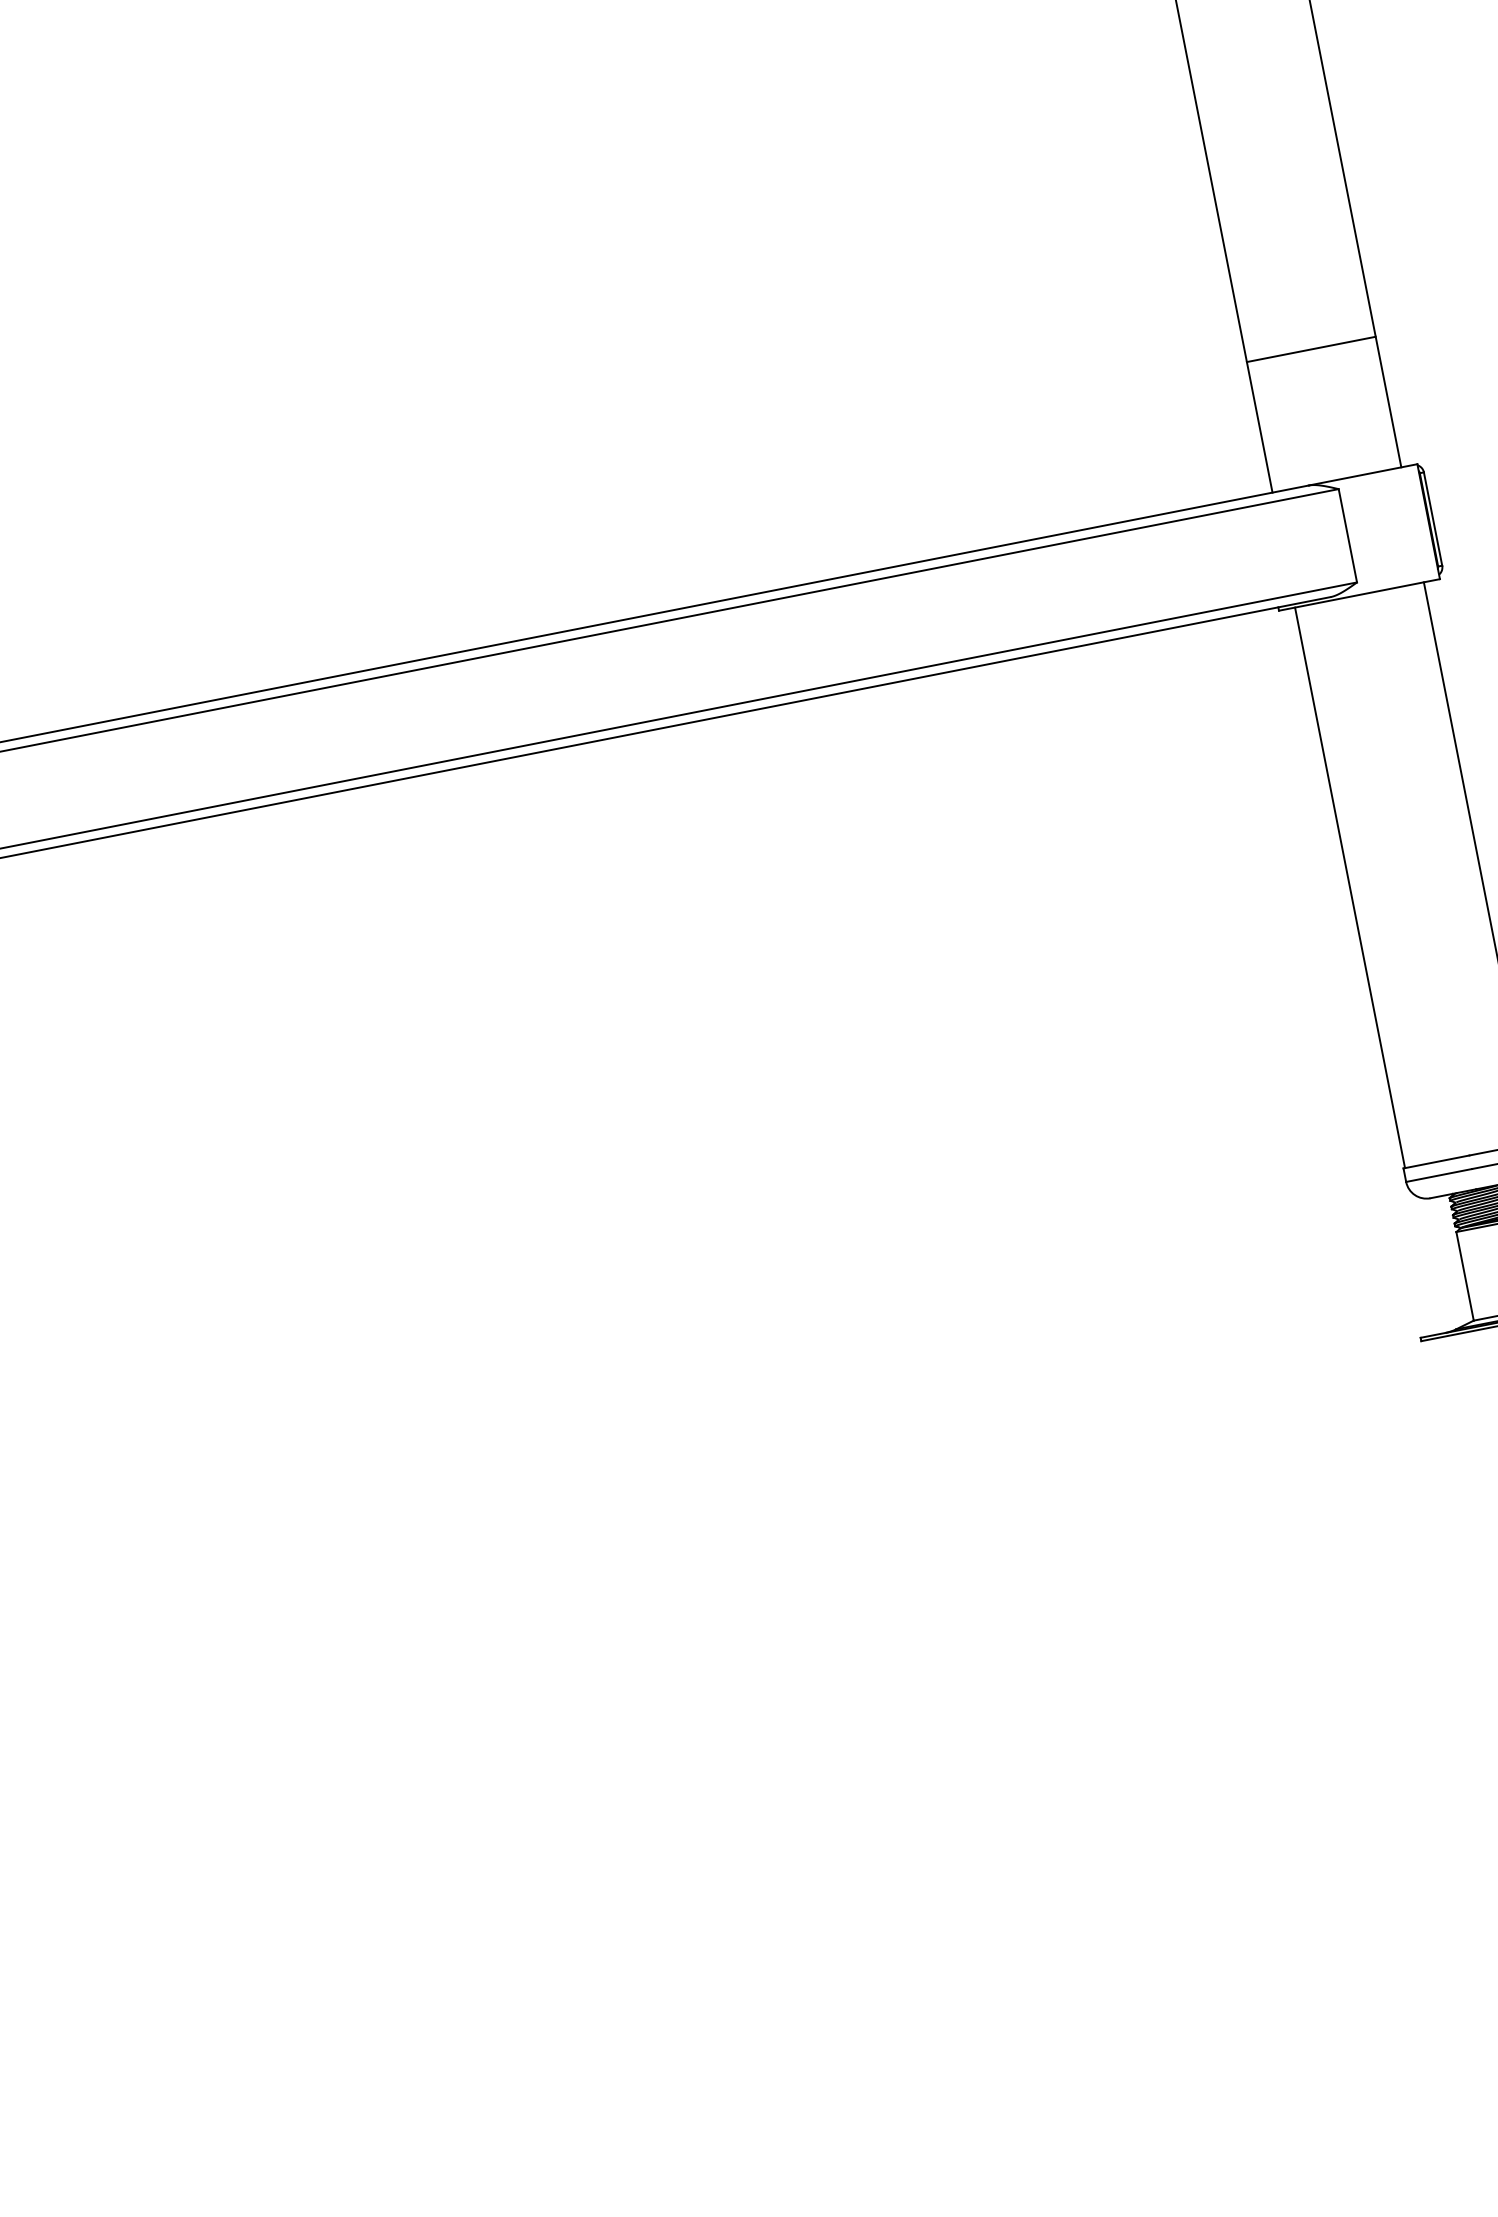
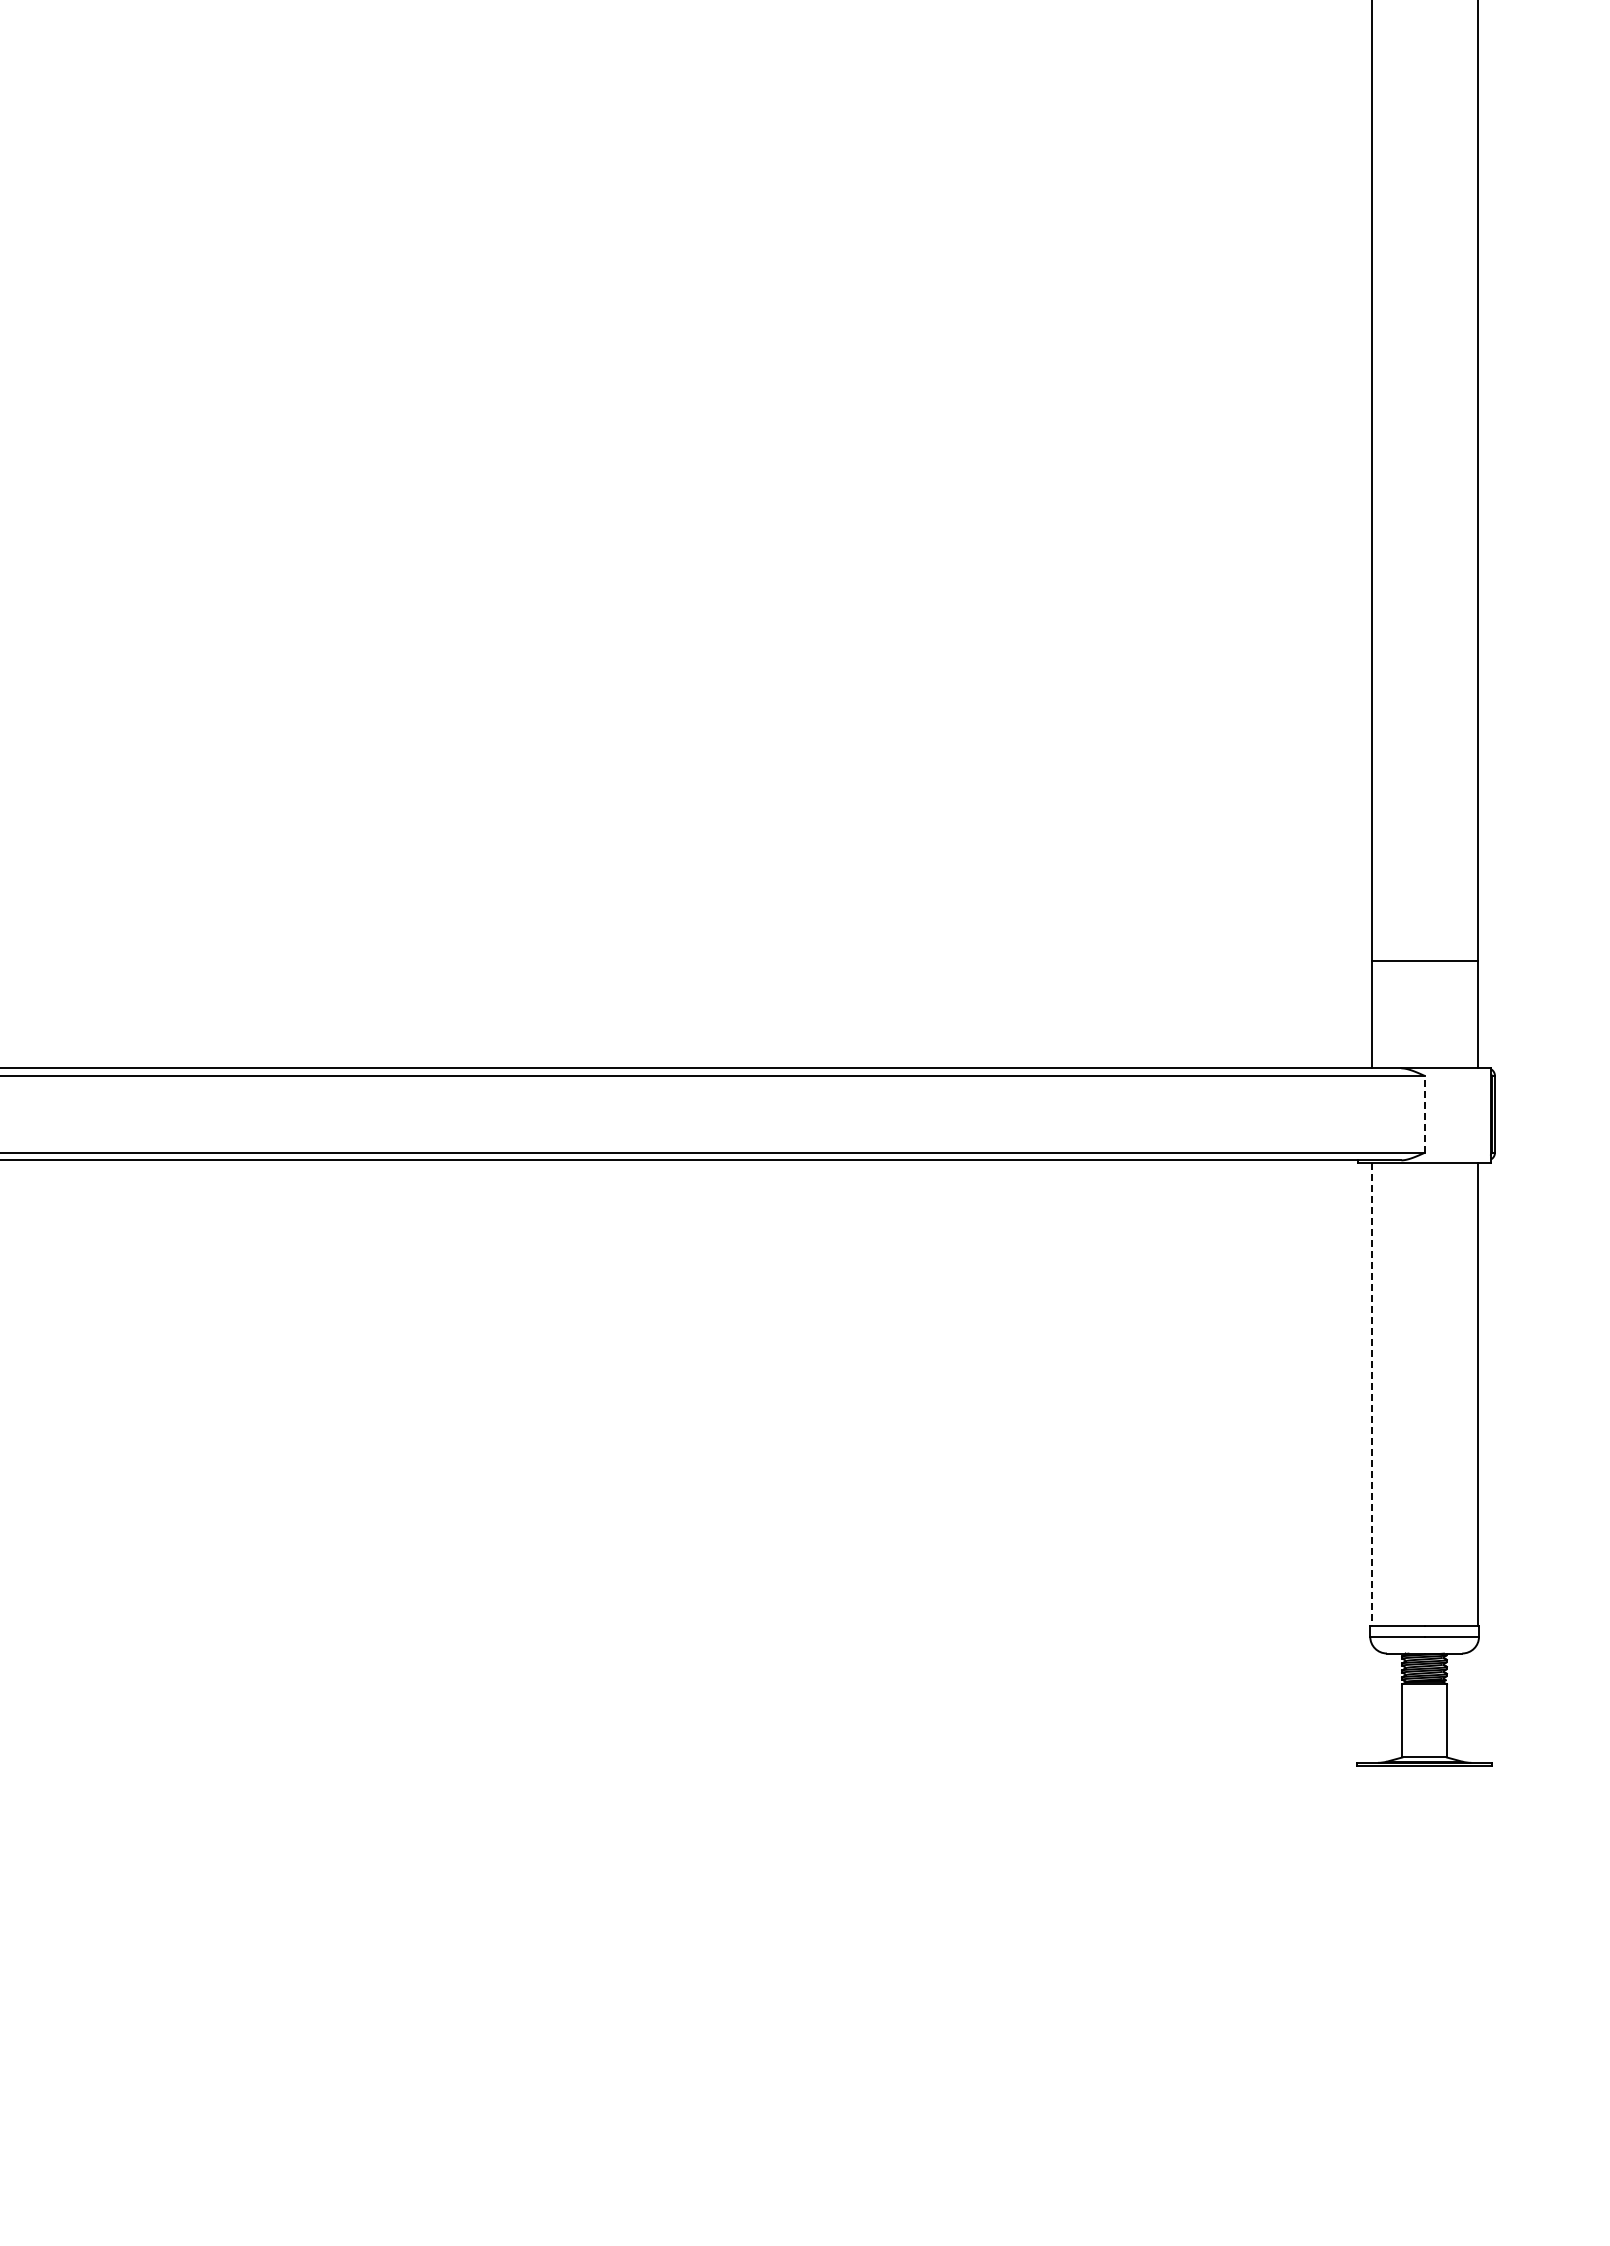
line: (1347, 534) -> (1424, 1113), solid -> dashed
line: (1350, 887) -> (1371, 1394), solid -> dashed

